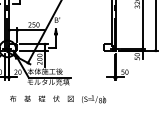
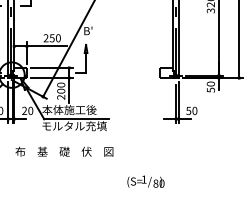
text: (94, 99) -> (146, 181), moved

